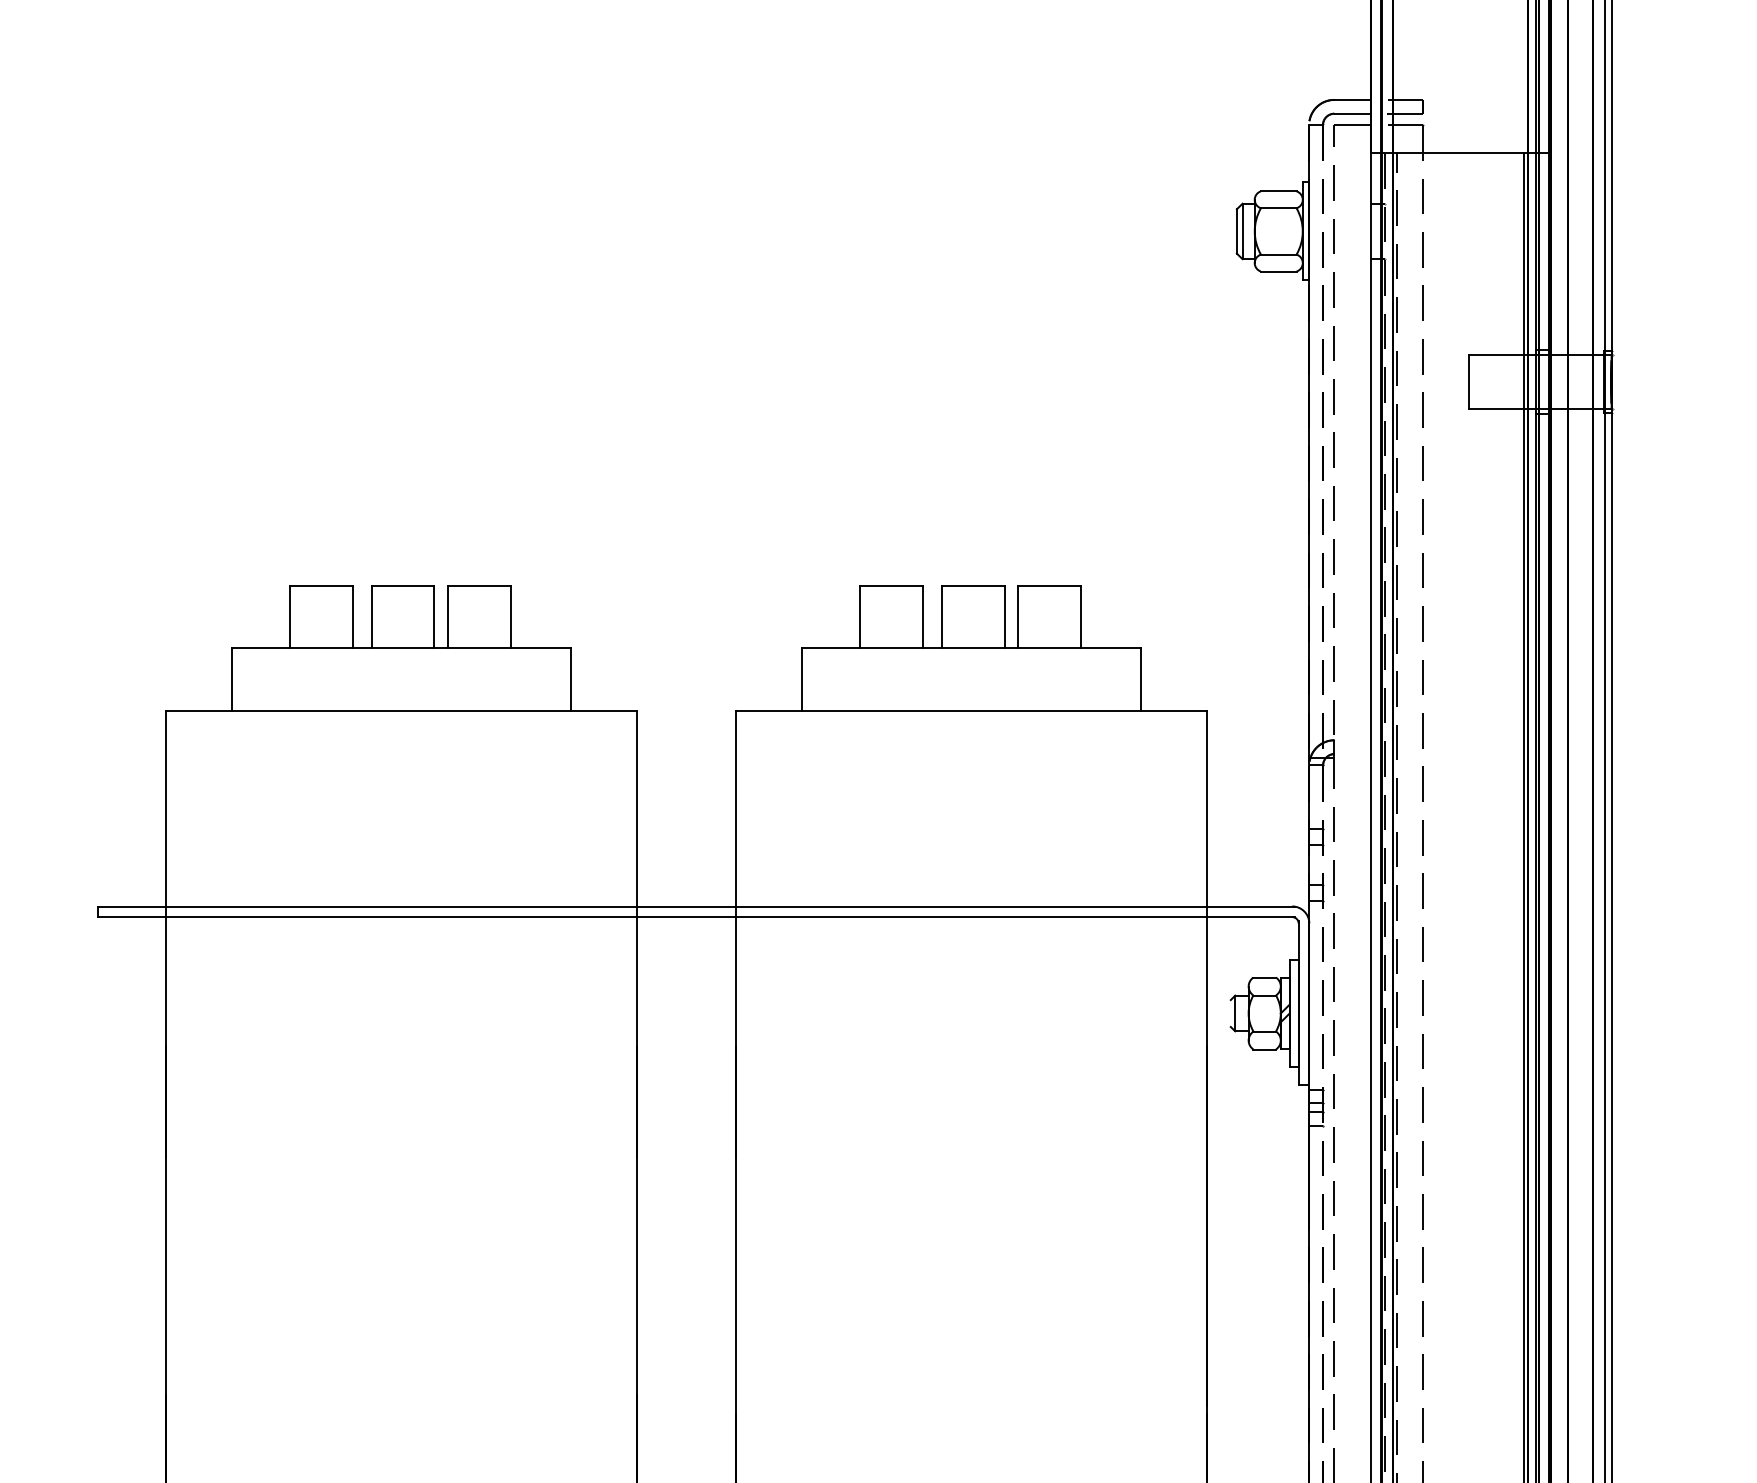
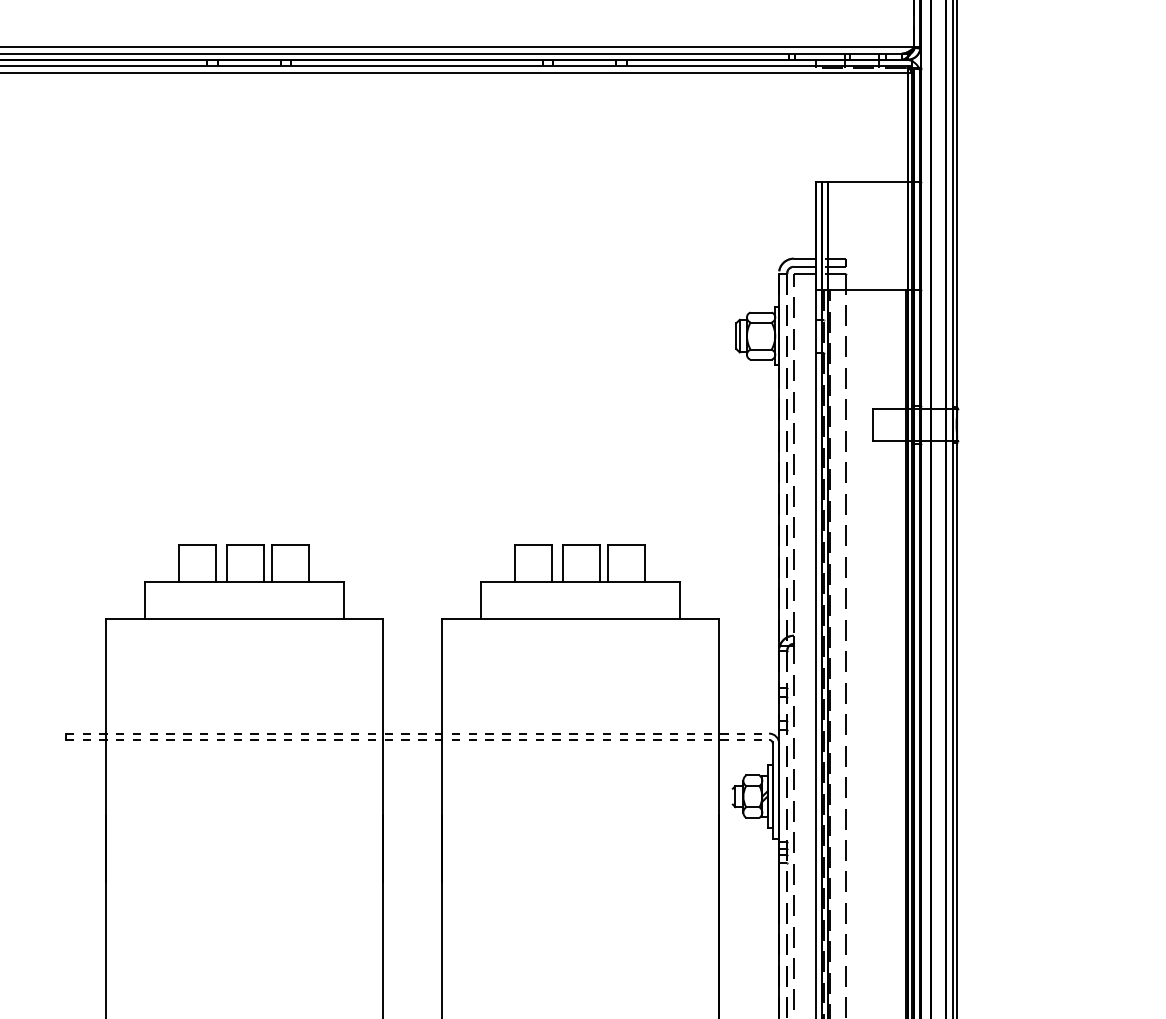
line: (696, 906) -> (418, 733), solid -> dashed
line: (696, 916) -> (418, 739), solid -> dashed

